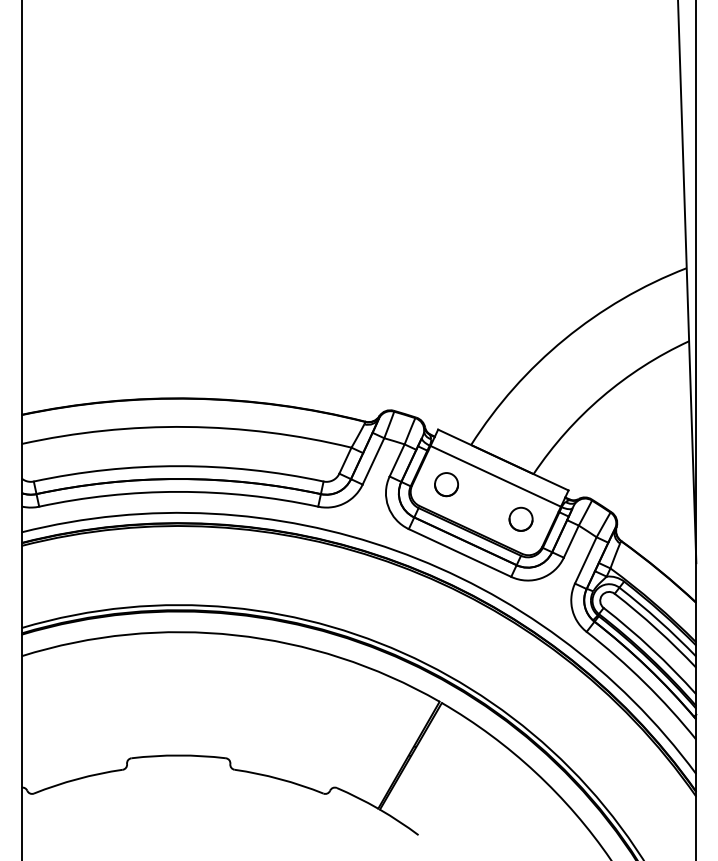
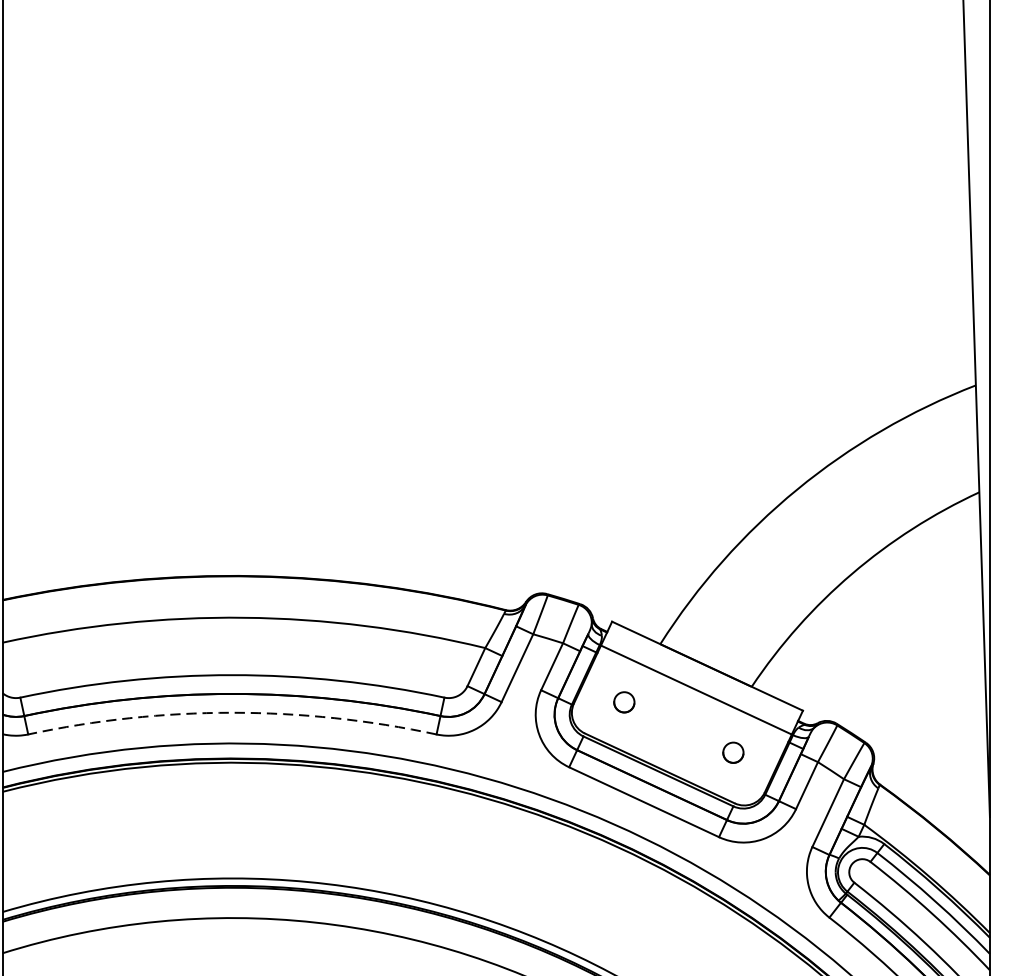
circle: (446, 484) -> (624, 701), size x0.6
arc: (178, 491) -> (232, 712), solid -> dashed
circle: (520, 518) -> (732, 751), size x0.6

